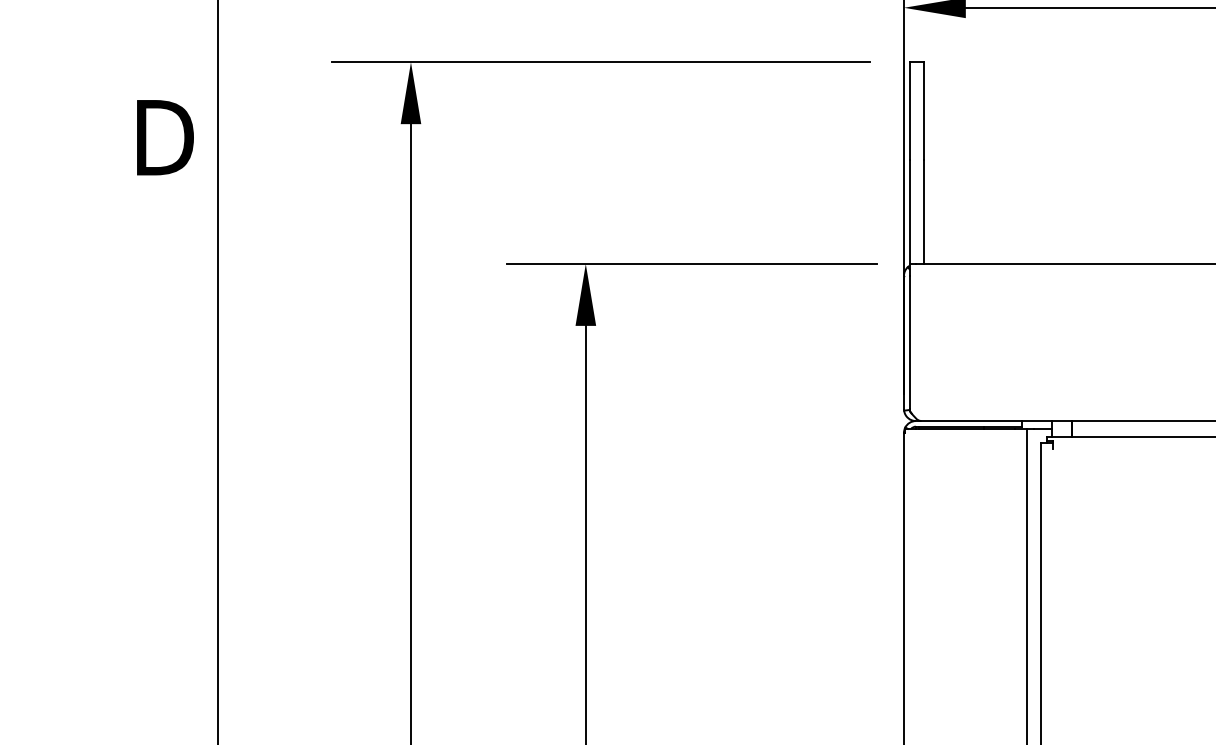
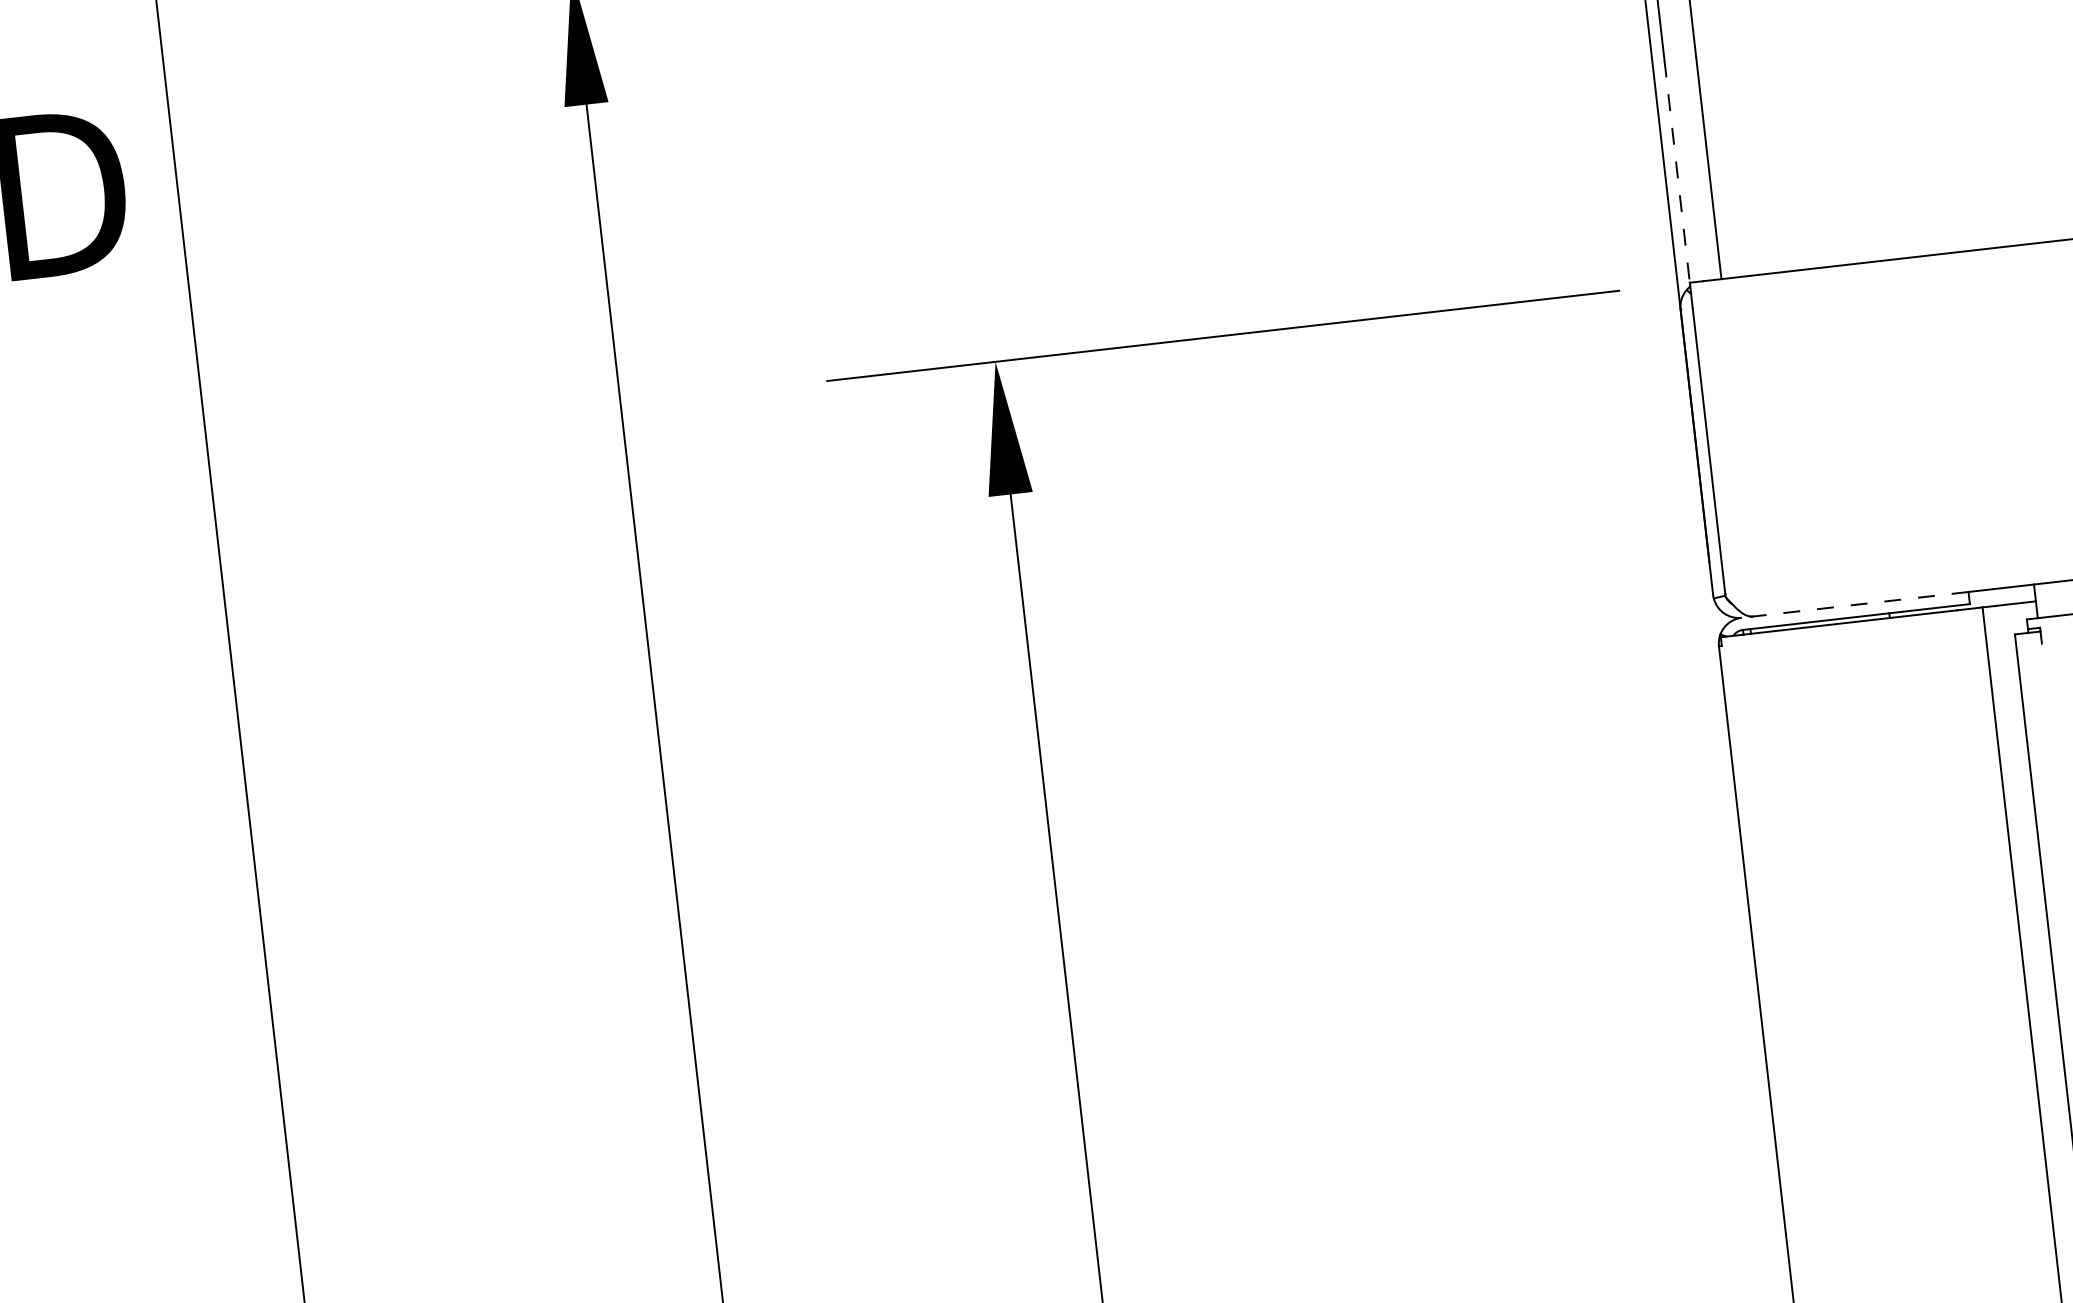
line: (909, 212) -> (1676, 172), solid -> dashed
line: (968, 421) -> (1854, 605), solid -> dashed

